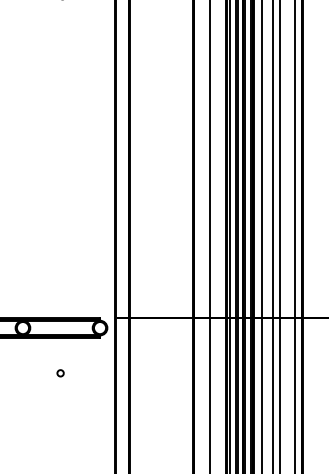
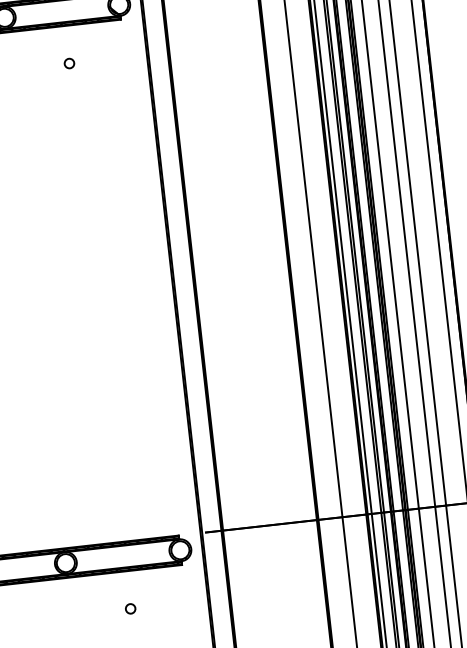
circle: (60, 373) -> (130, 609), moved

